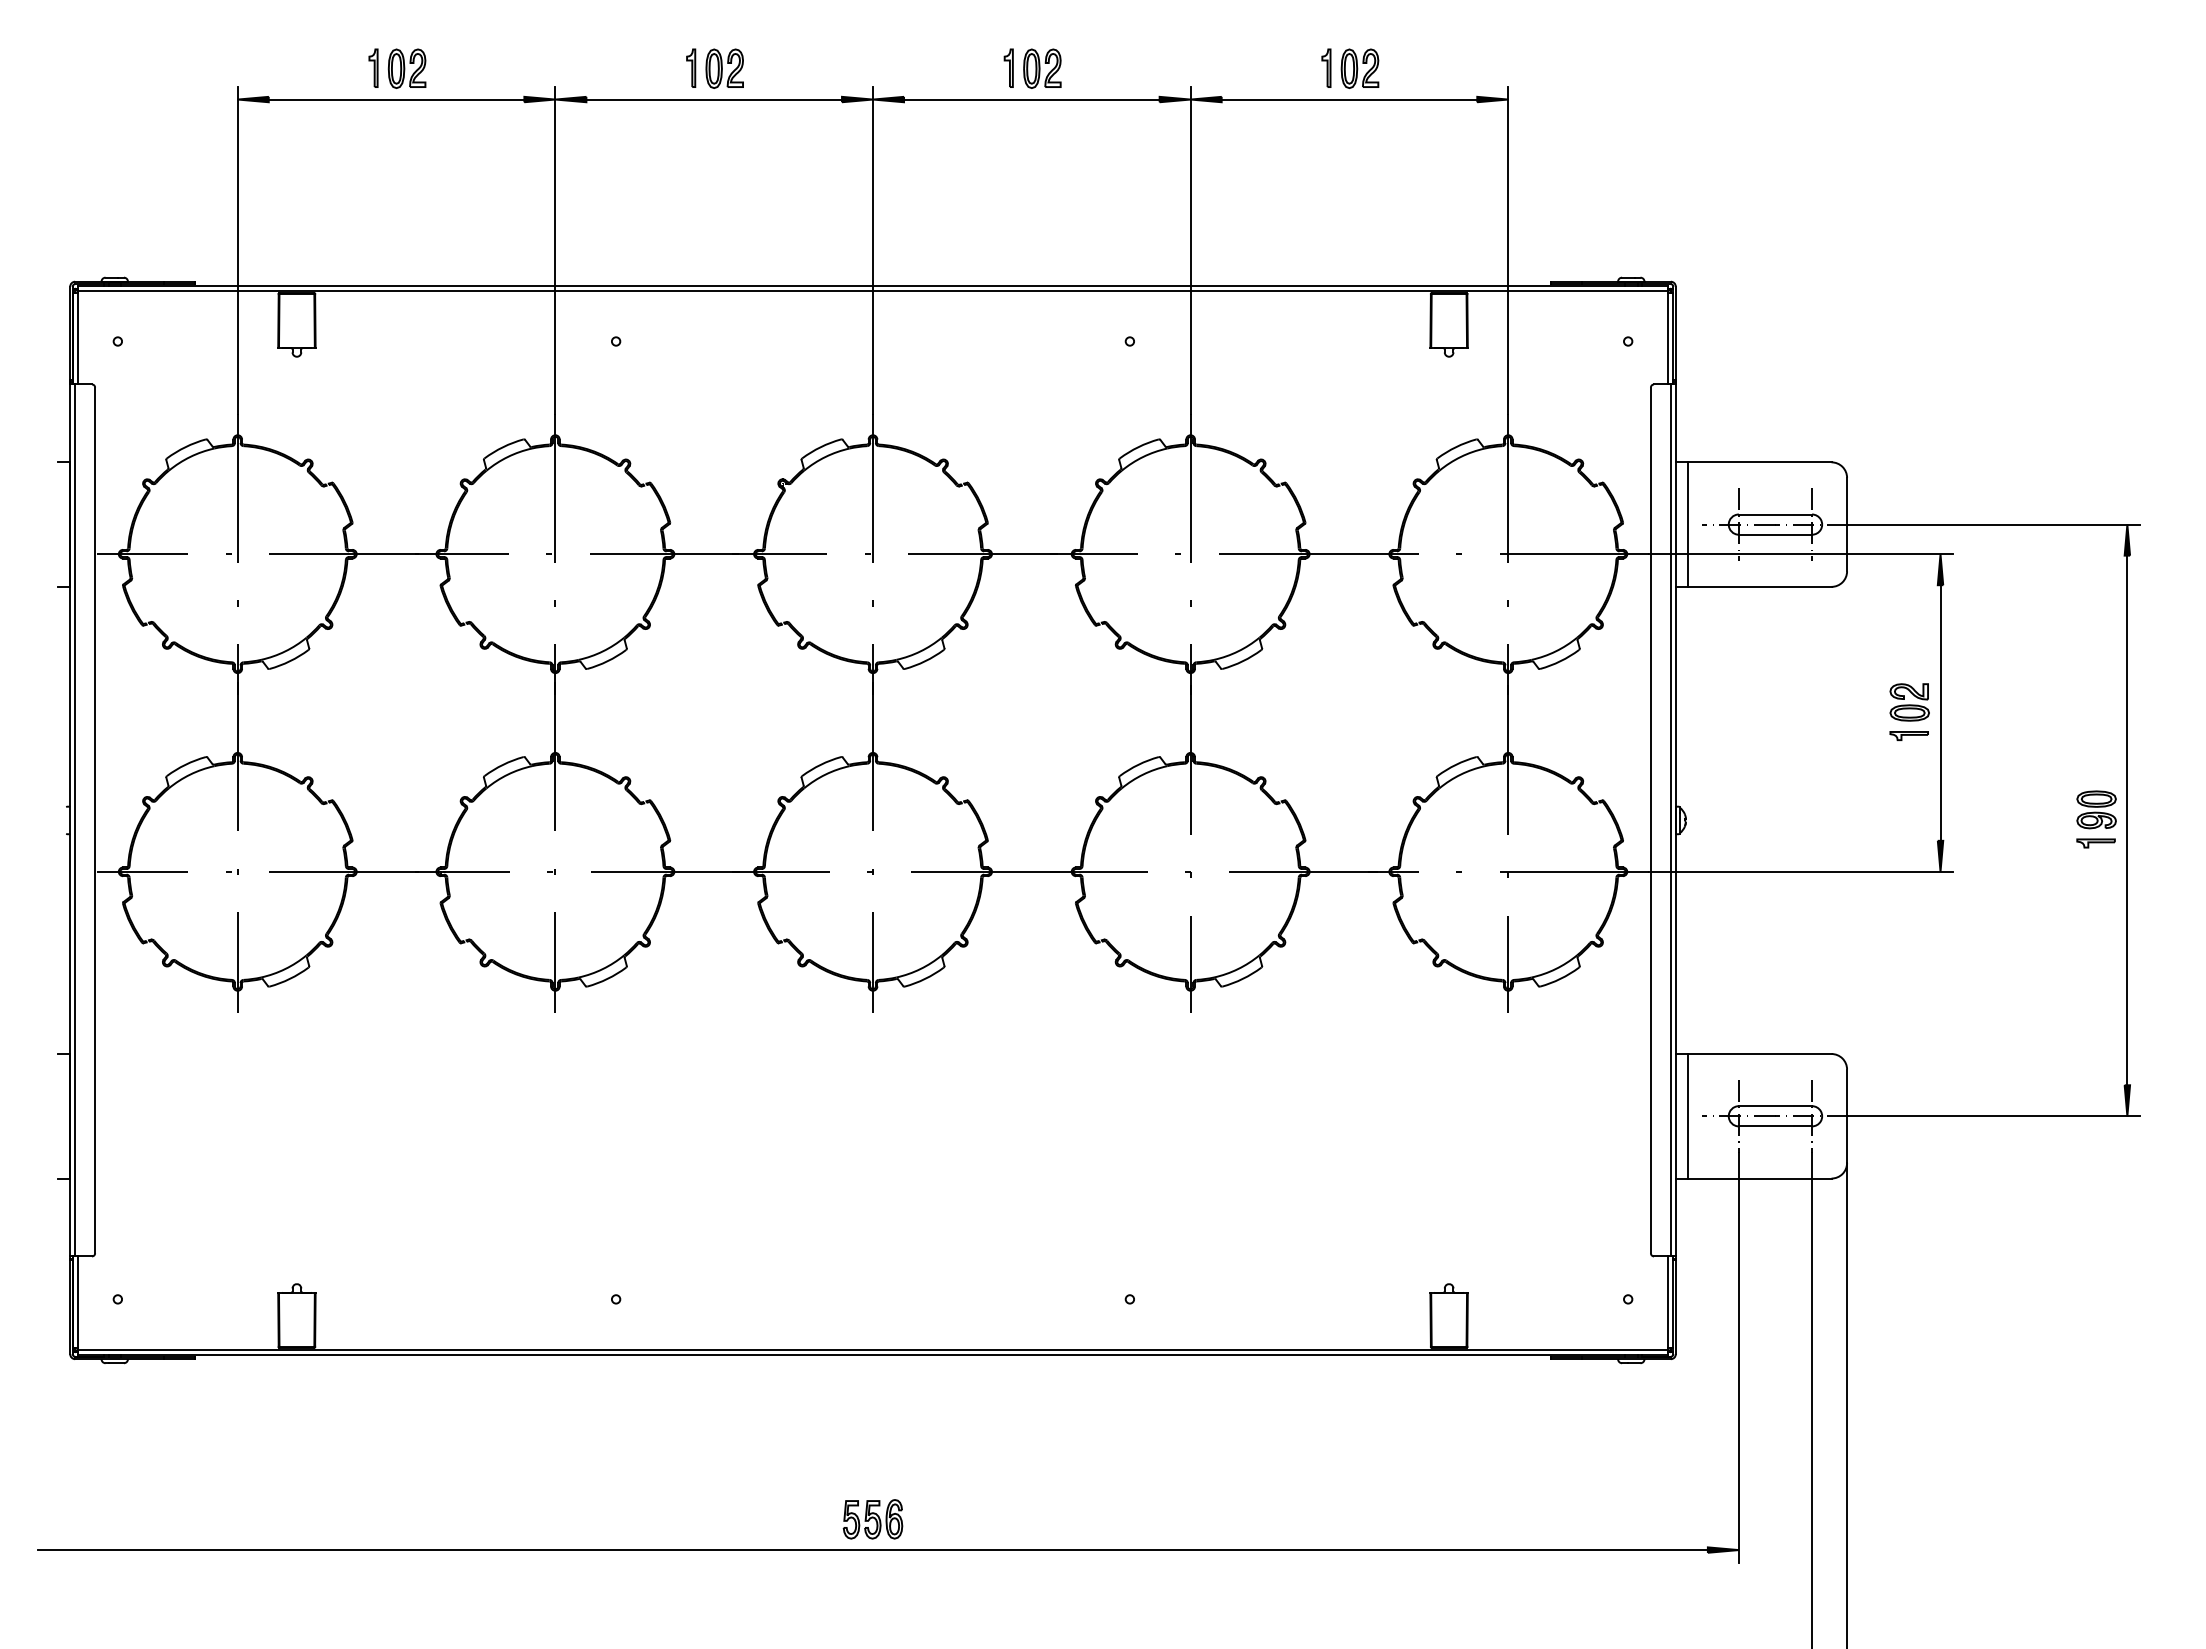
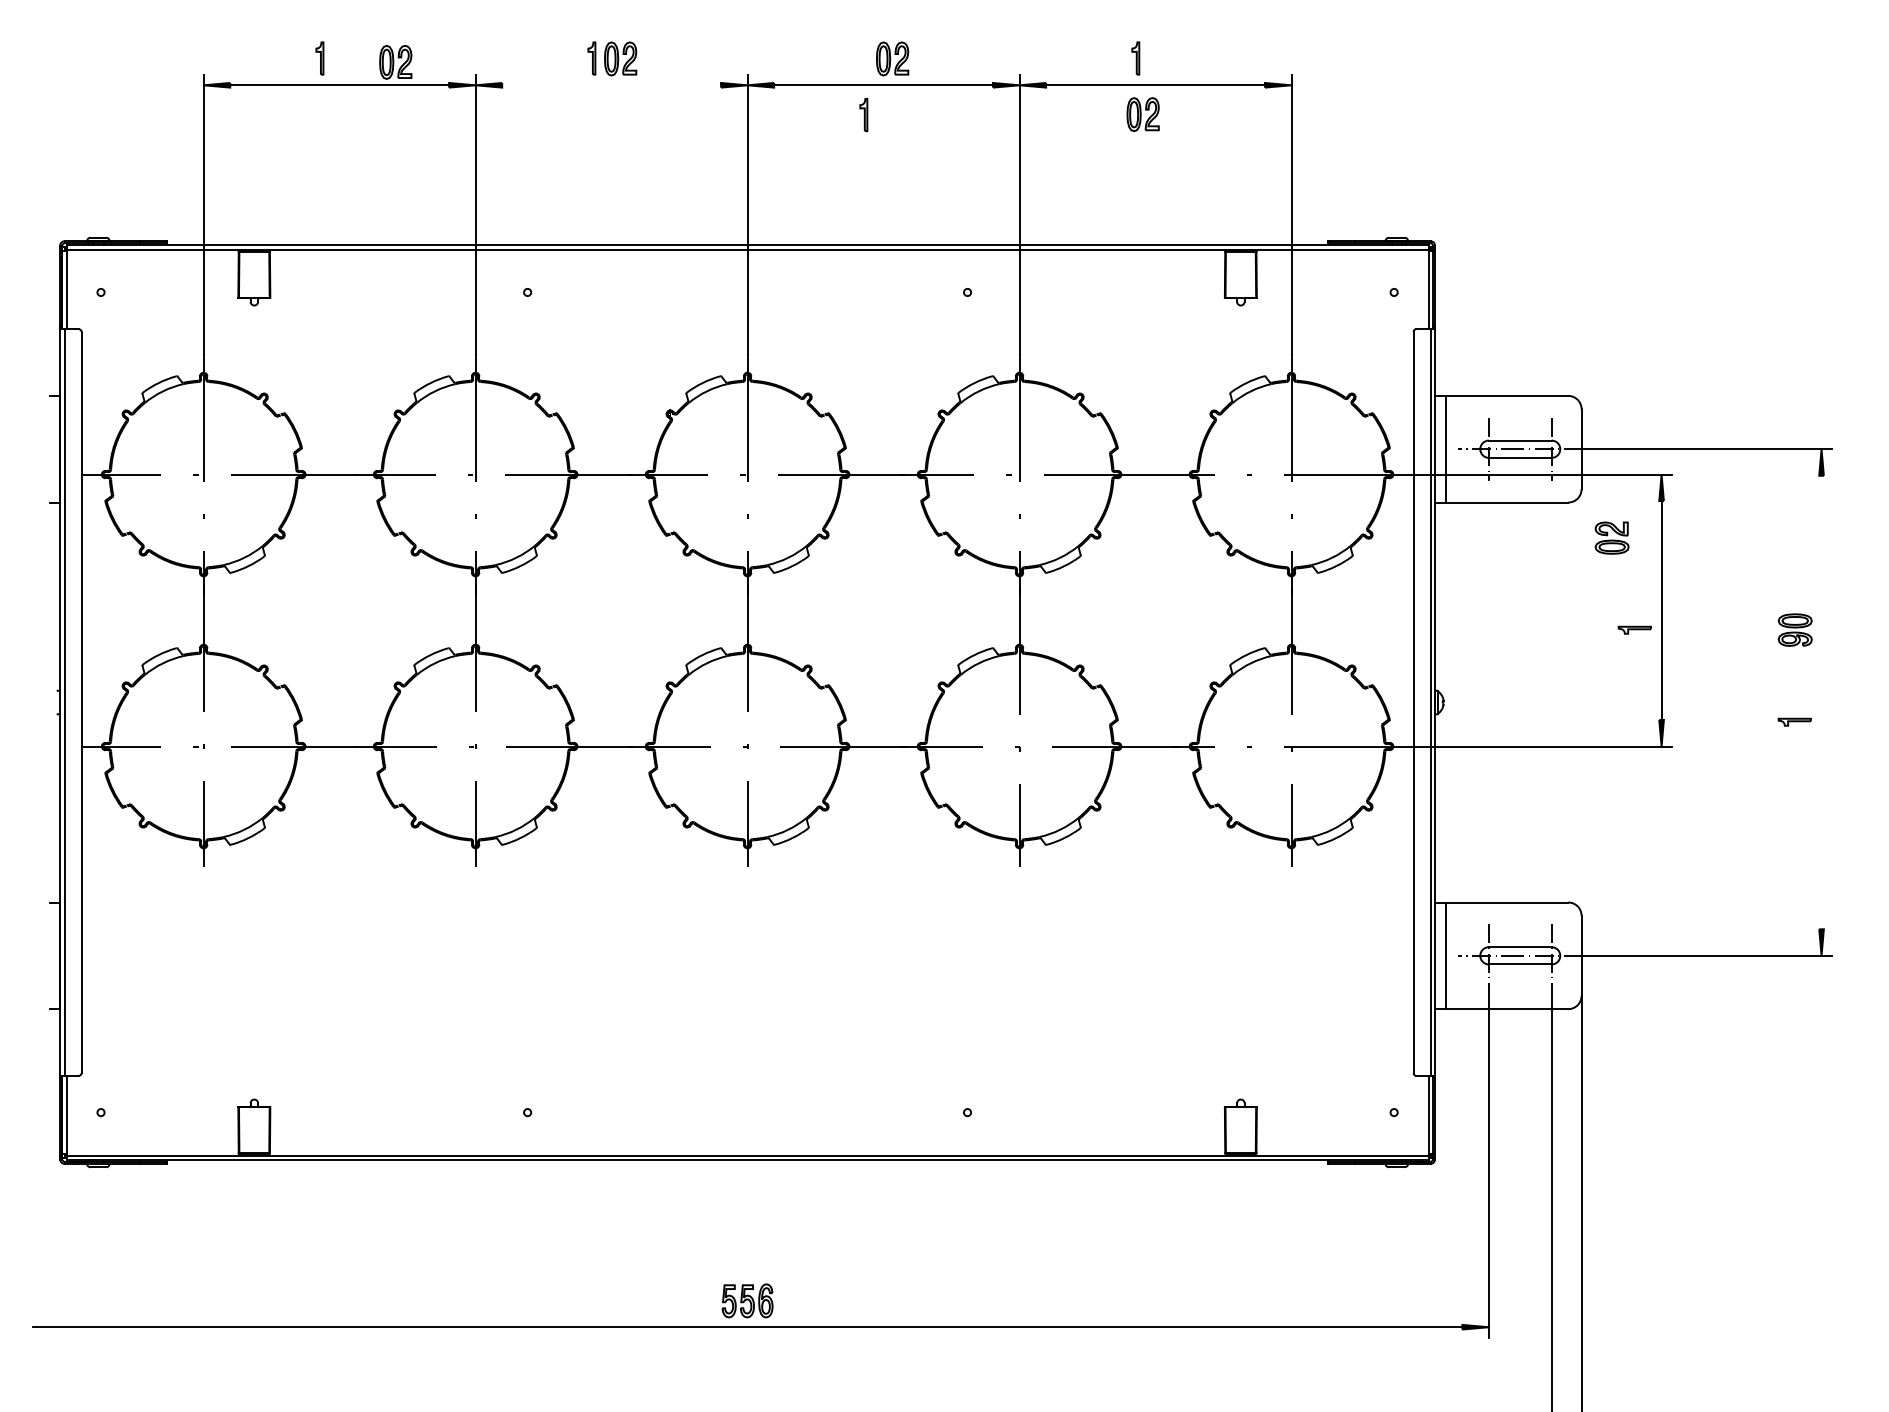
part: (1008, 67) -> (863, 114), moved
part: (406, 68) -> (395, 62), moved
part: (1359, 68) -> (1142, 114), moved
line: (714, 99) -> (611, 85), removed
part: (1909, 702) -> (1611, 538), moved
part: (2096, 809) -> (1795, 629), moved
line: (2127, 820) -> (1821, 702), removed

